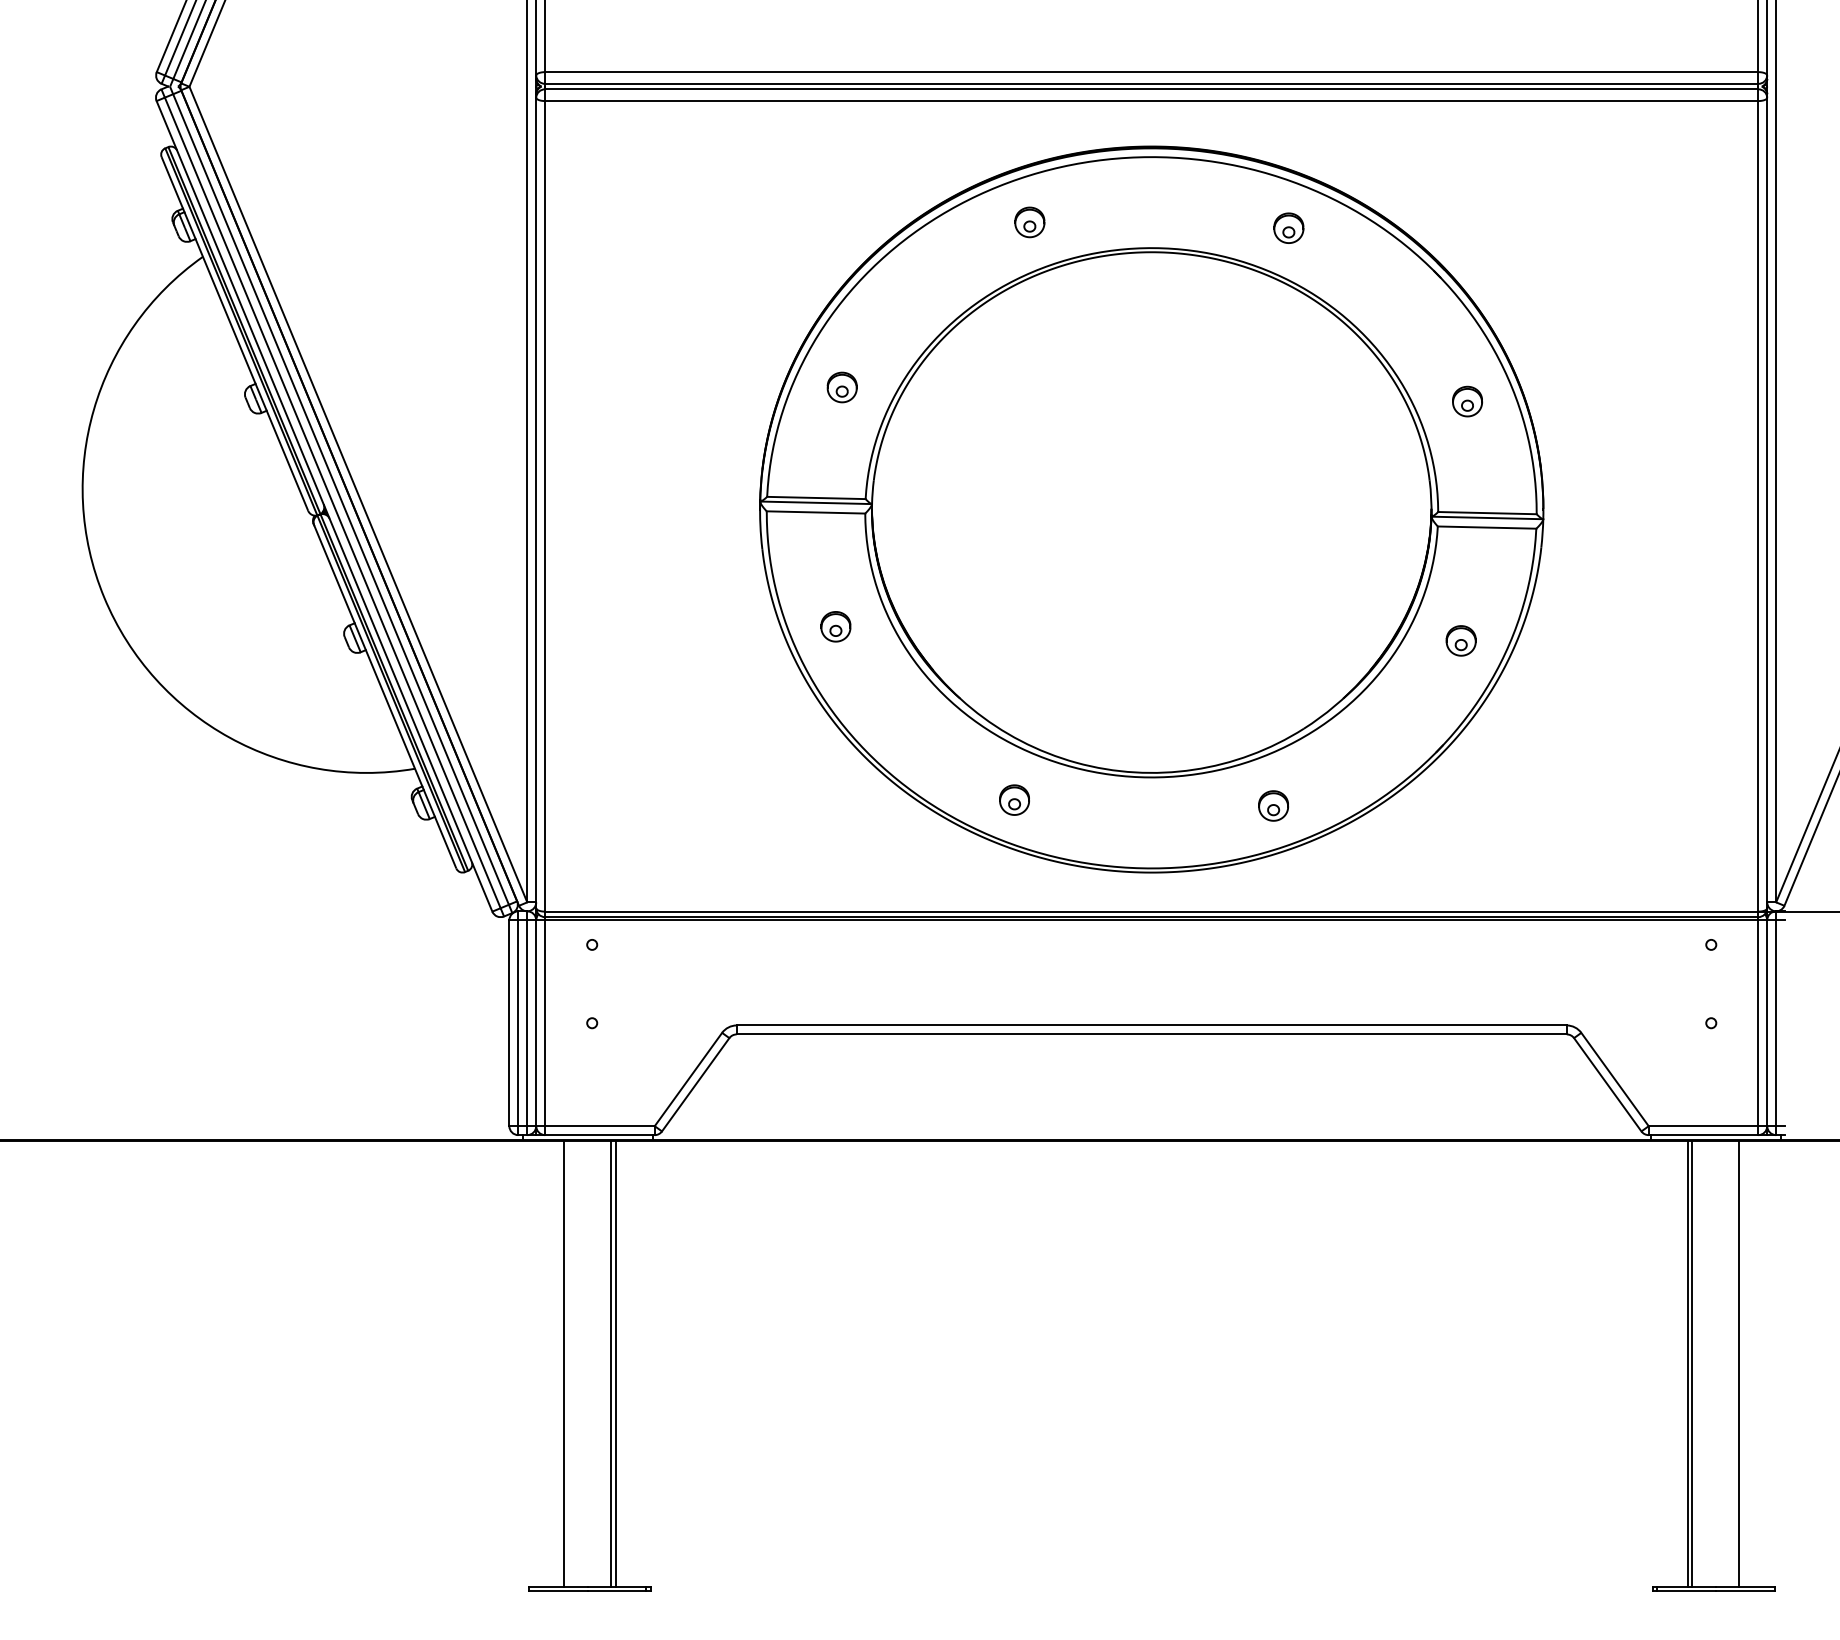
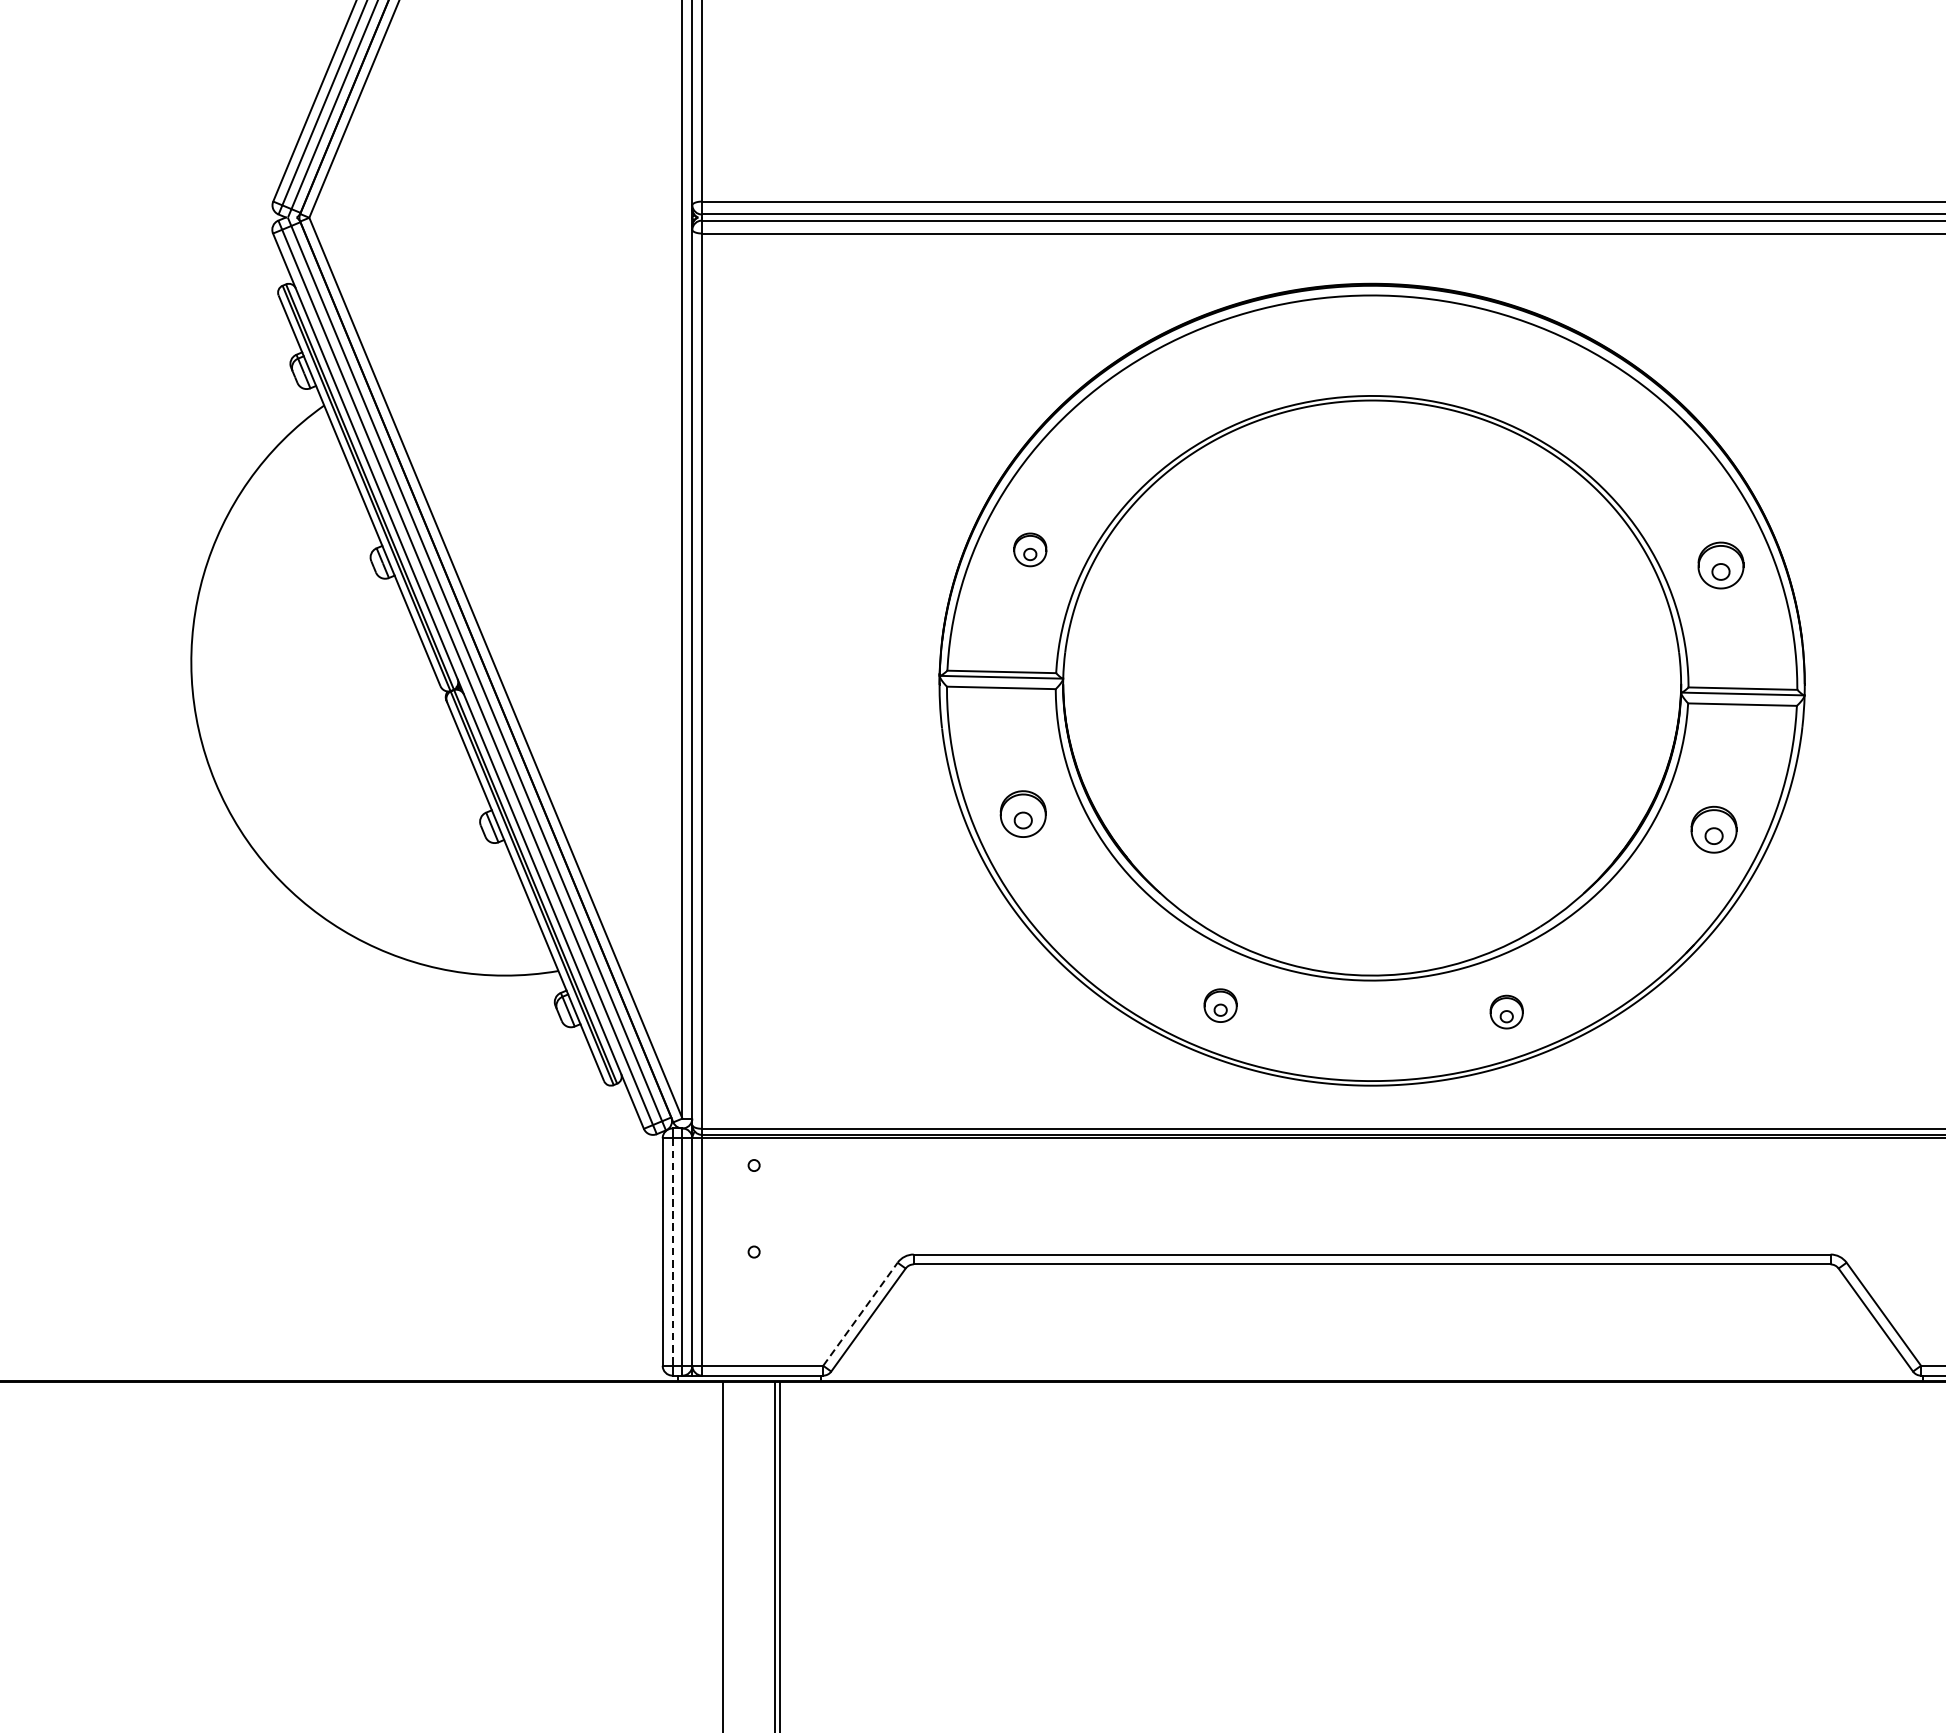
part: (1029, 222) -> (1237, 367), removed
part: (1288, 227) -> (1523, 373), removed
part: (1467, 401) -> (1720, 565), size x1.4
part: (835, 626) -> (1022, 813), size x1.4
part: (1460, 640) -> (1713, 829), size x1.4
line: (518, 1023) -> (672, 1252), solid -> dashed
line: (688, 1079) -> (860, 1314), solid -> dashed

